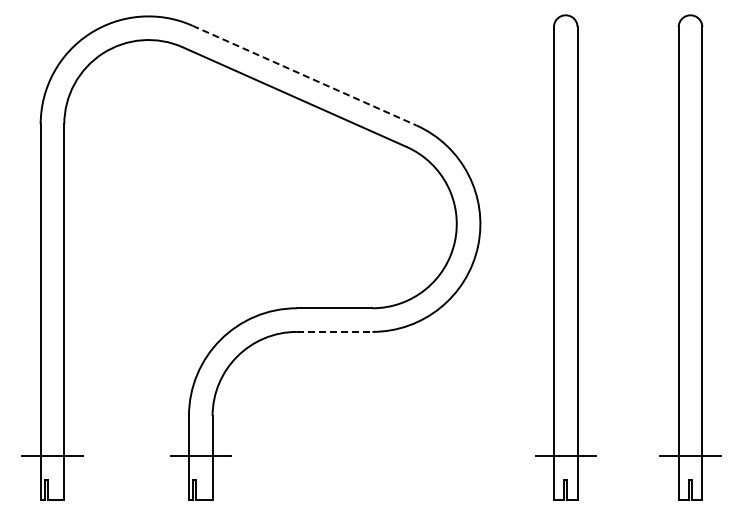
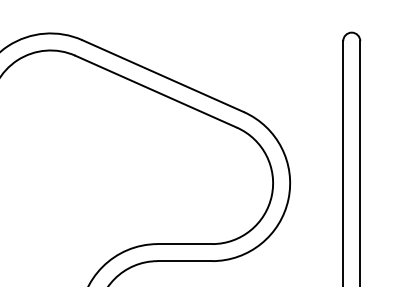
line: (304, 75) -> (163, 76), dashed -> solid
line: (334, 331) -> (184, 260), dashed -> solid

